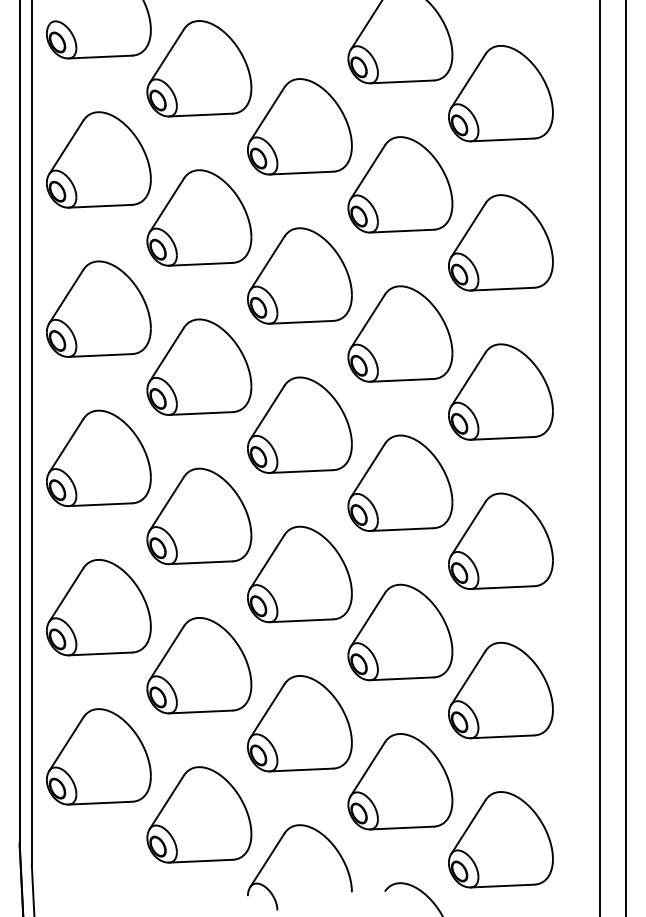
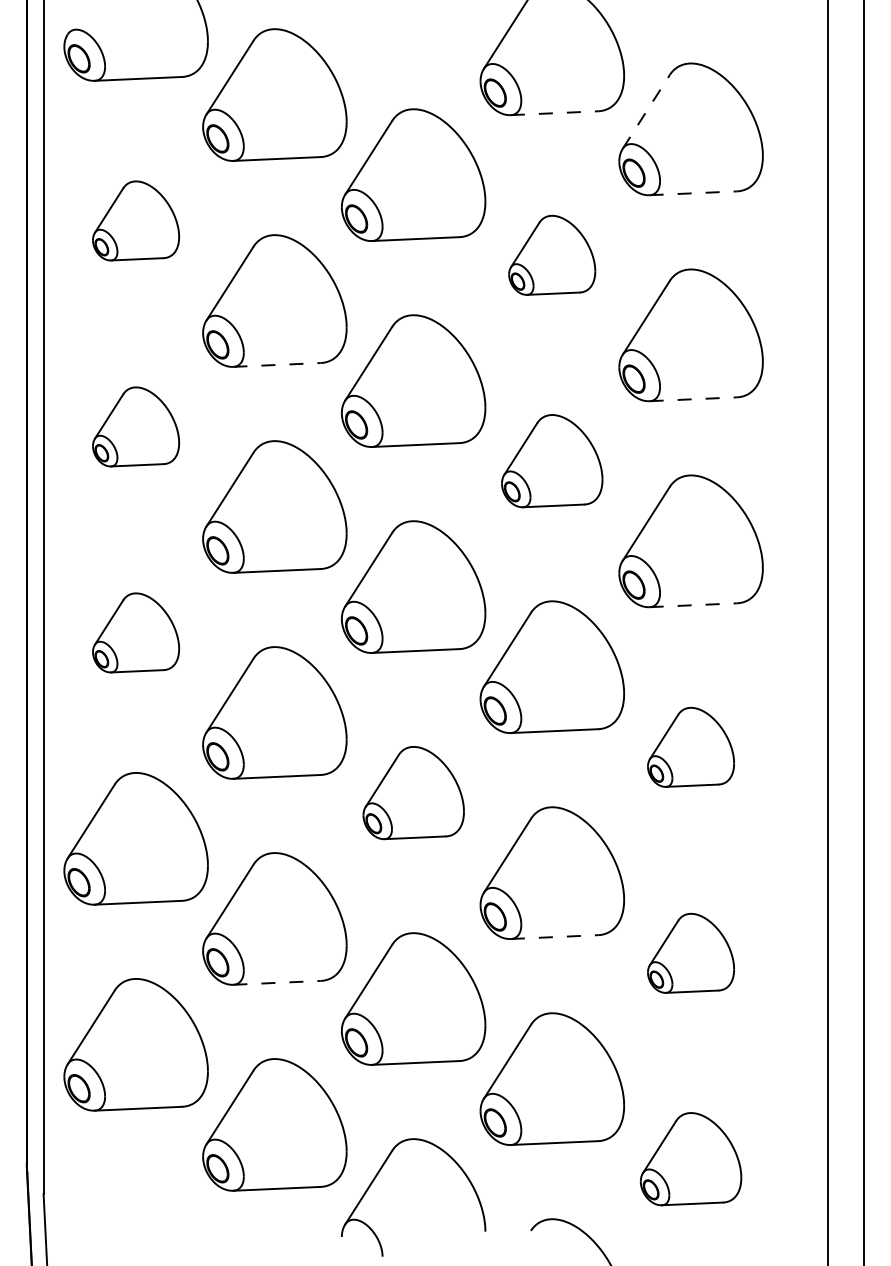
line: (468, 80) -> (646, 111), solid -> dashed
line: (401, 82) -> (554, 113), solid -> dashed
line: (502, 140) -> (693, 193), solid -> dashed
part: (98, 159) -> (135, 220), size x0.6
part: (399, 185) -> (551, 255), size x0.6
line: (201, 263) -> (277, 364), solid -> dashed
line: (502, 289) -> (693, 399), solid -> dashed
part: (98, 308) -> (135, 426), size x0.6
part: (399, 333) -> (551, 460), size x0.7
line: (502, 438) -> (693, 605), solid -> dashed
part: (98, 458) -> (135, 632), size x0.6
part: (500, 541) -> (690, 747), size x0.6
part: (299, 574) -> (413, 792), size x0.7
line: (401, 679) -> (554, 937), solid -> dashed
part: (500, 690) -> (690, 953), size x0.6
line: (201, 711) -> (277, 982), solid -> dashed
part: (500, 839) -> (690, 1158), size x0.7

